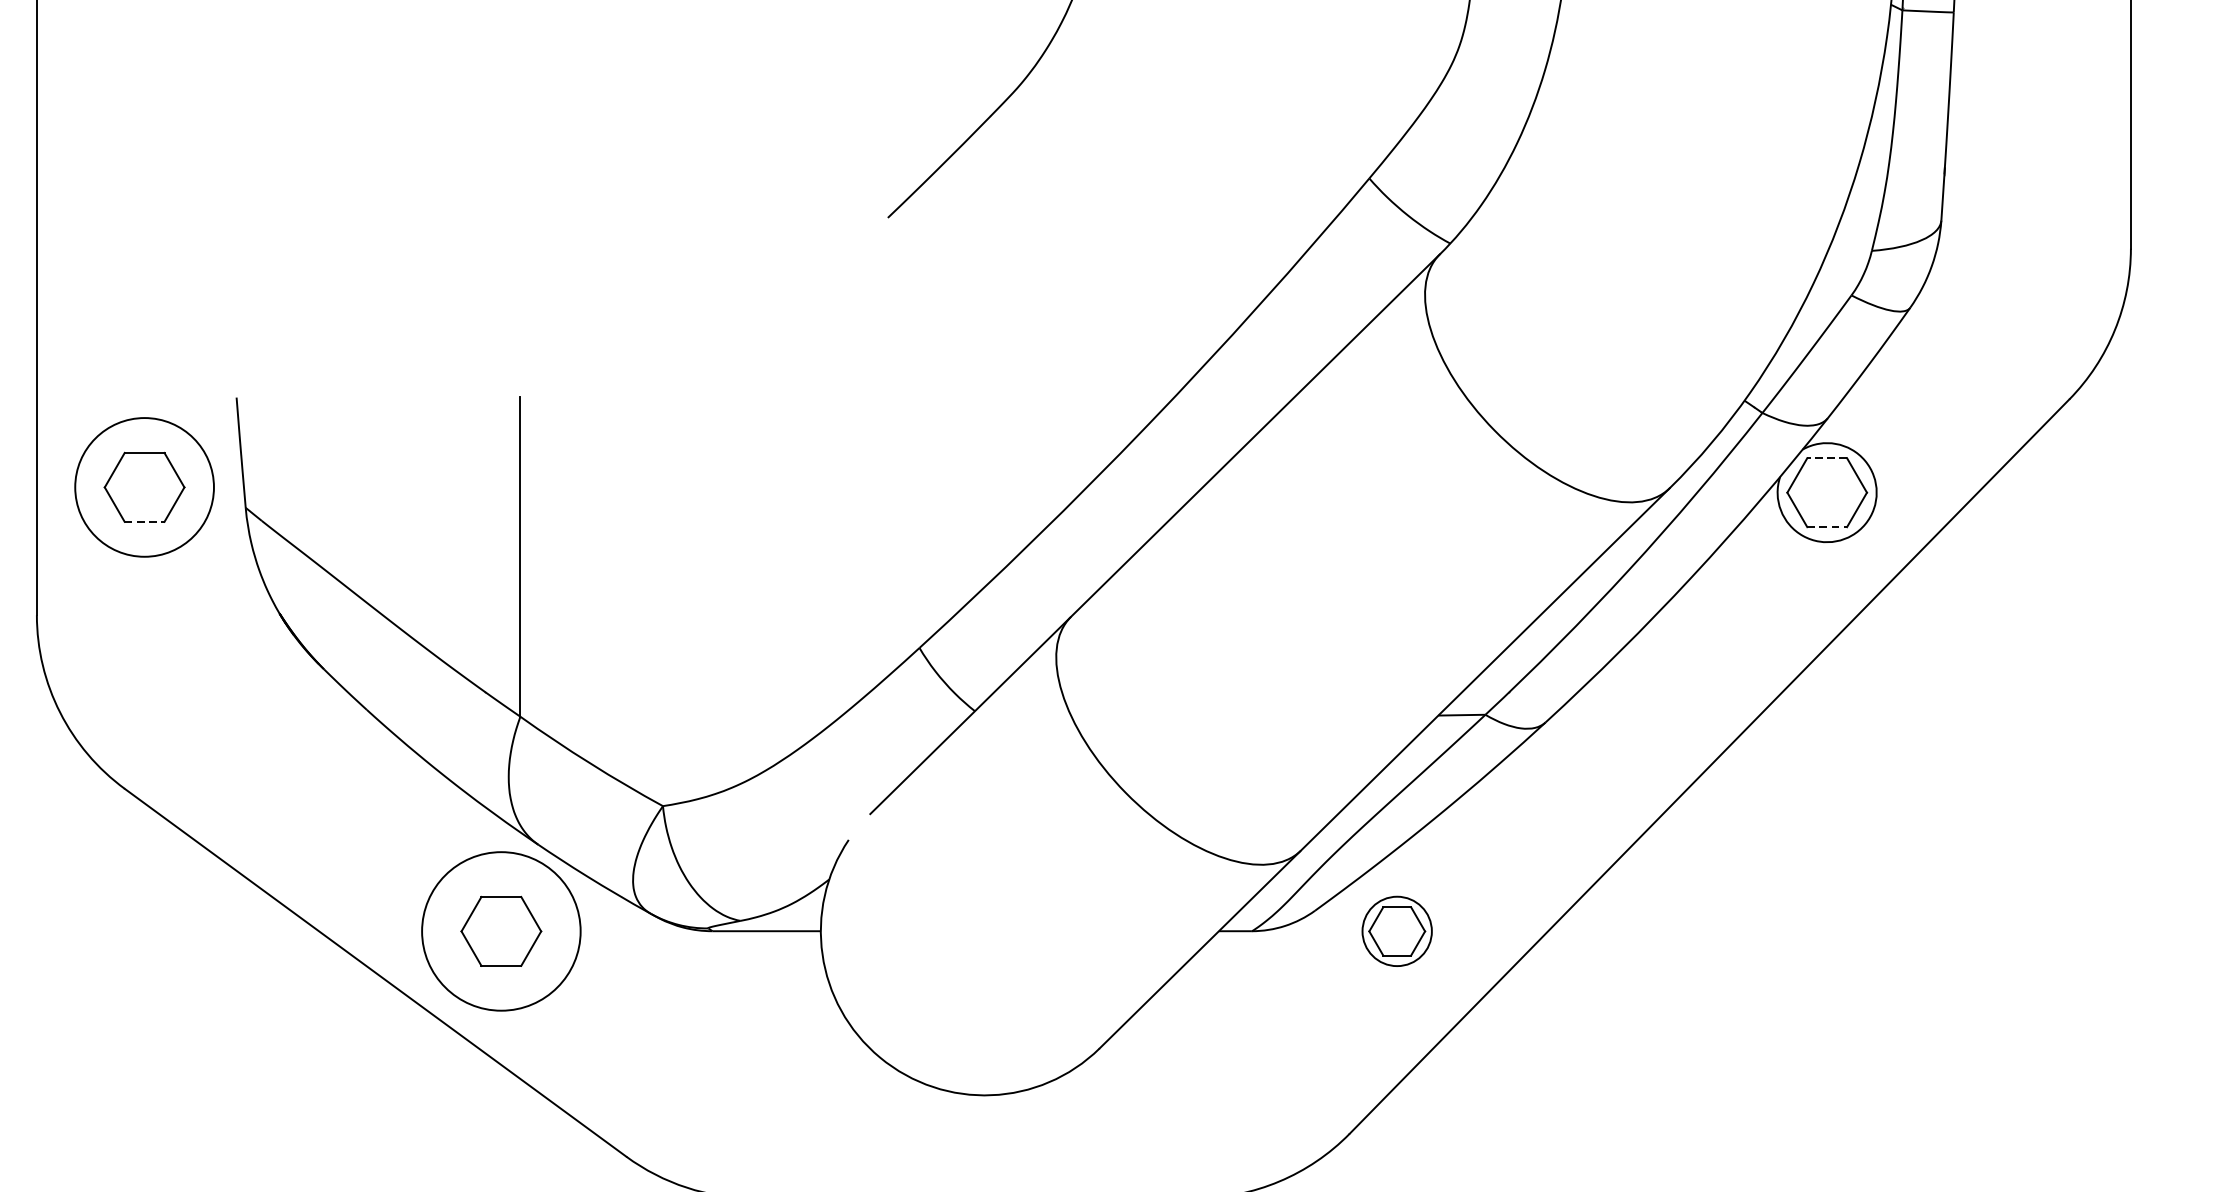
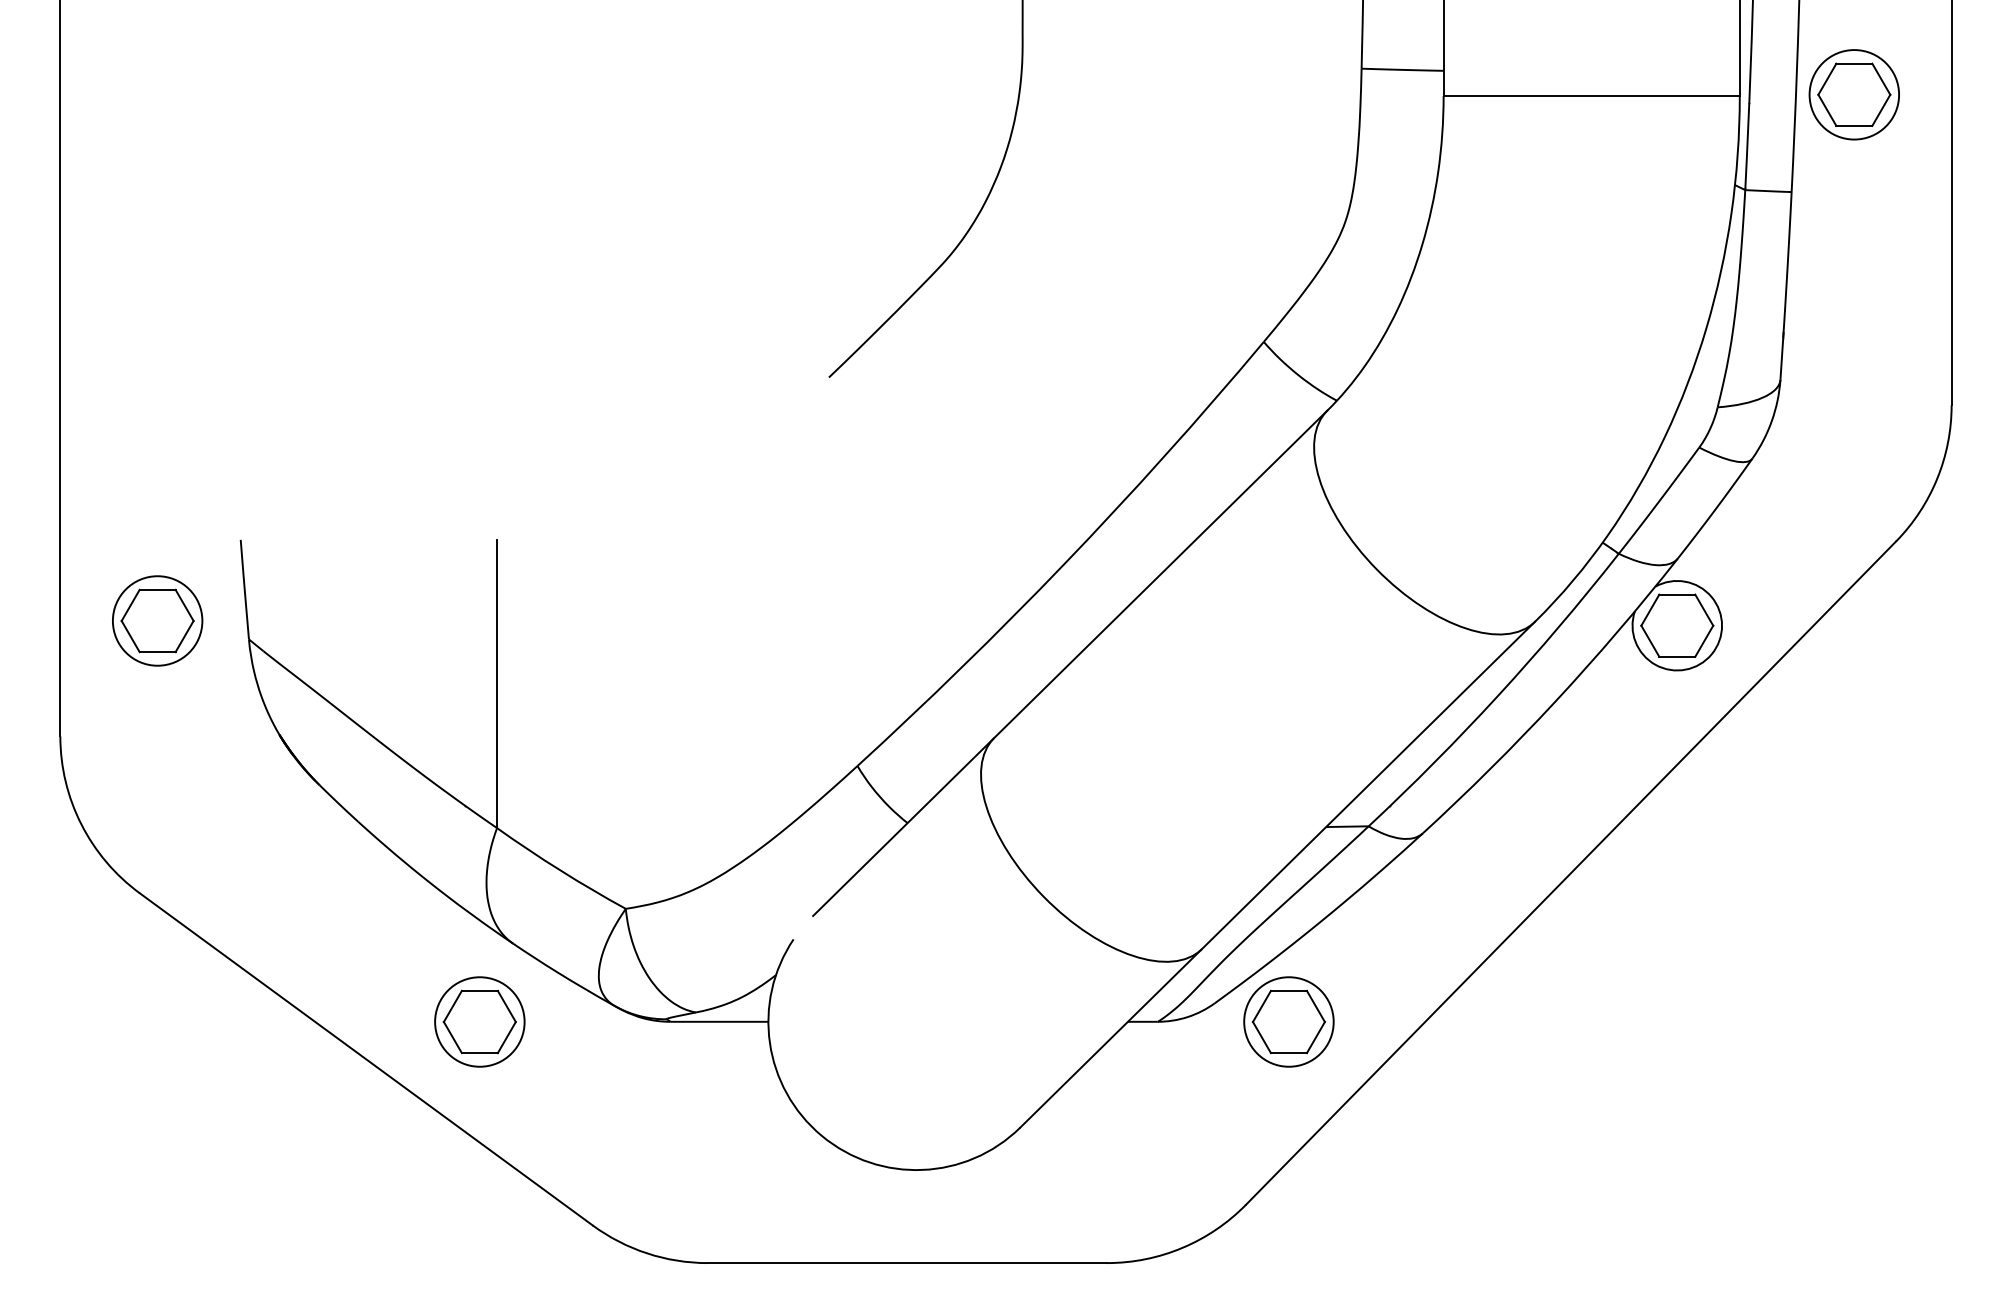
line: (1827, 458) -> (1677, 594), dashed -> solid
circle: (144, 486) -> (157, 620), size x0.71
line: (144, 522) -> (157, 652), dashed -> solid
line: (1827, 526) -> (1677, 656), dashed -> solid
circle: (500, 930) -> (479, 1021), size x0.62
part: (1396, 930) -> (1288, 1021), size x1.43

